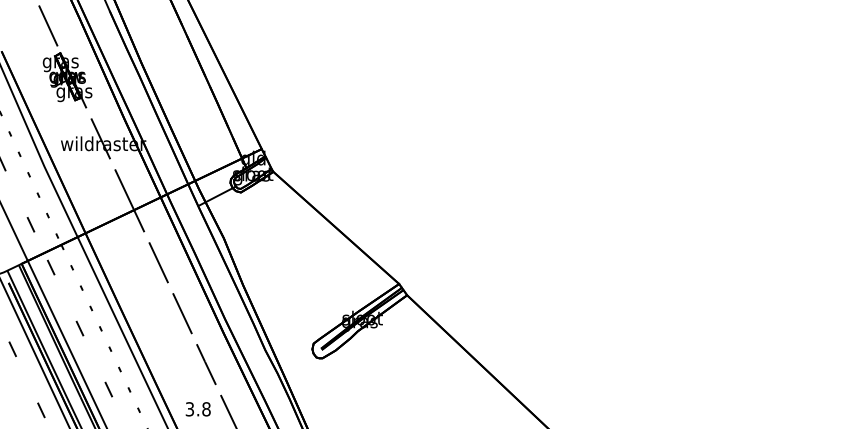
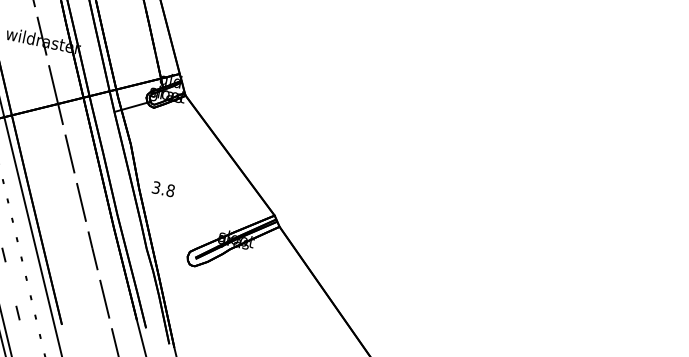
text: (197, 409) -> (162, 189), moved

